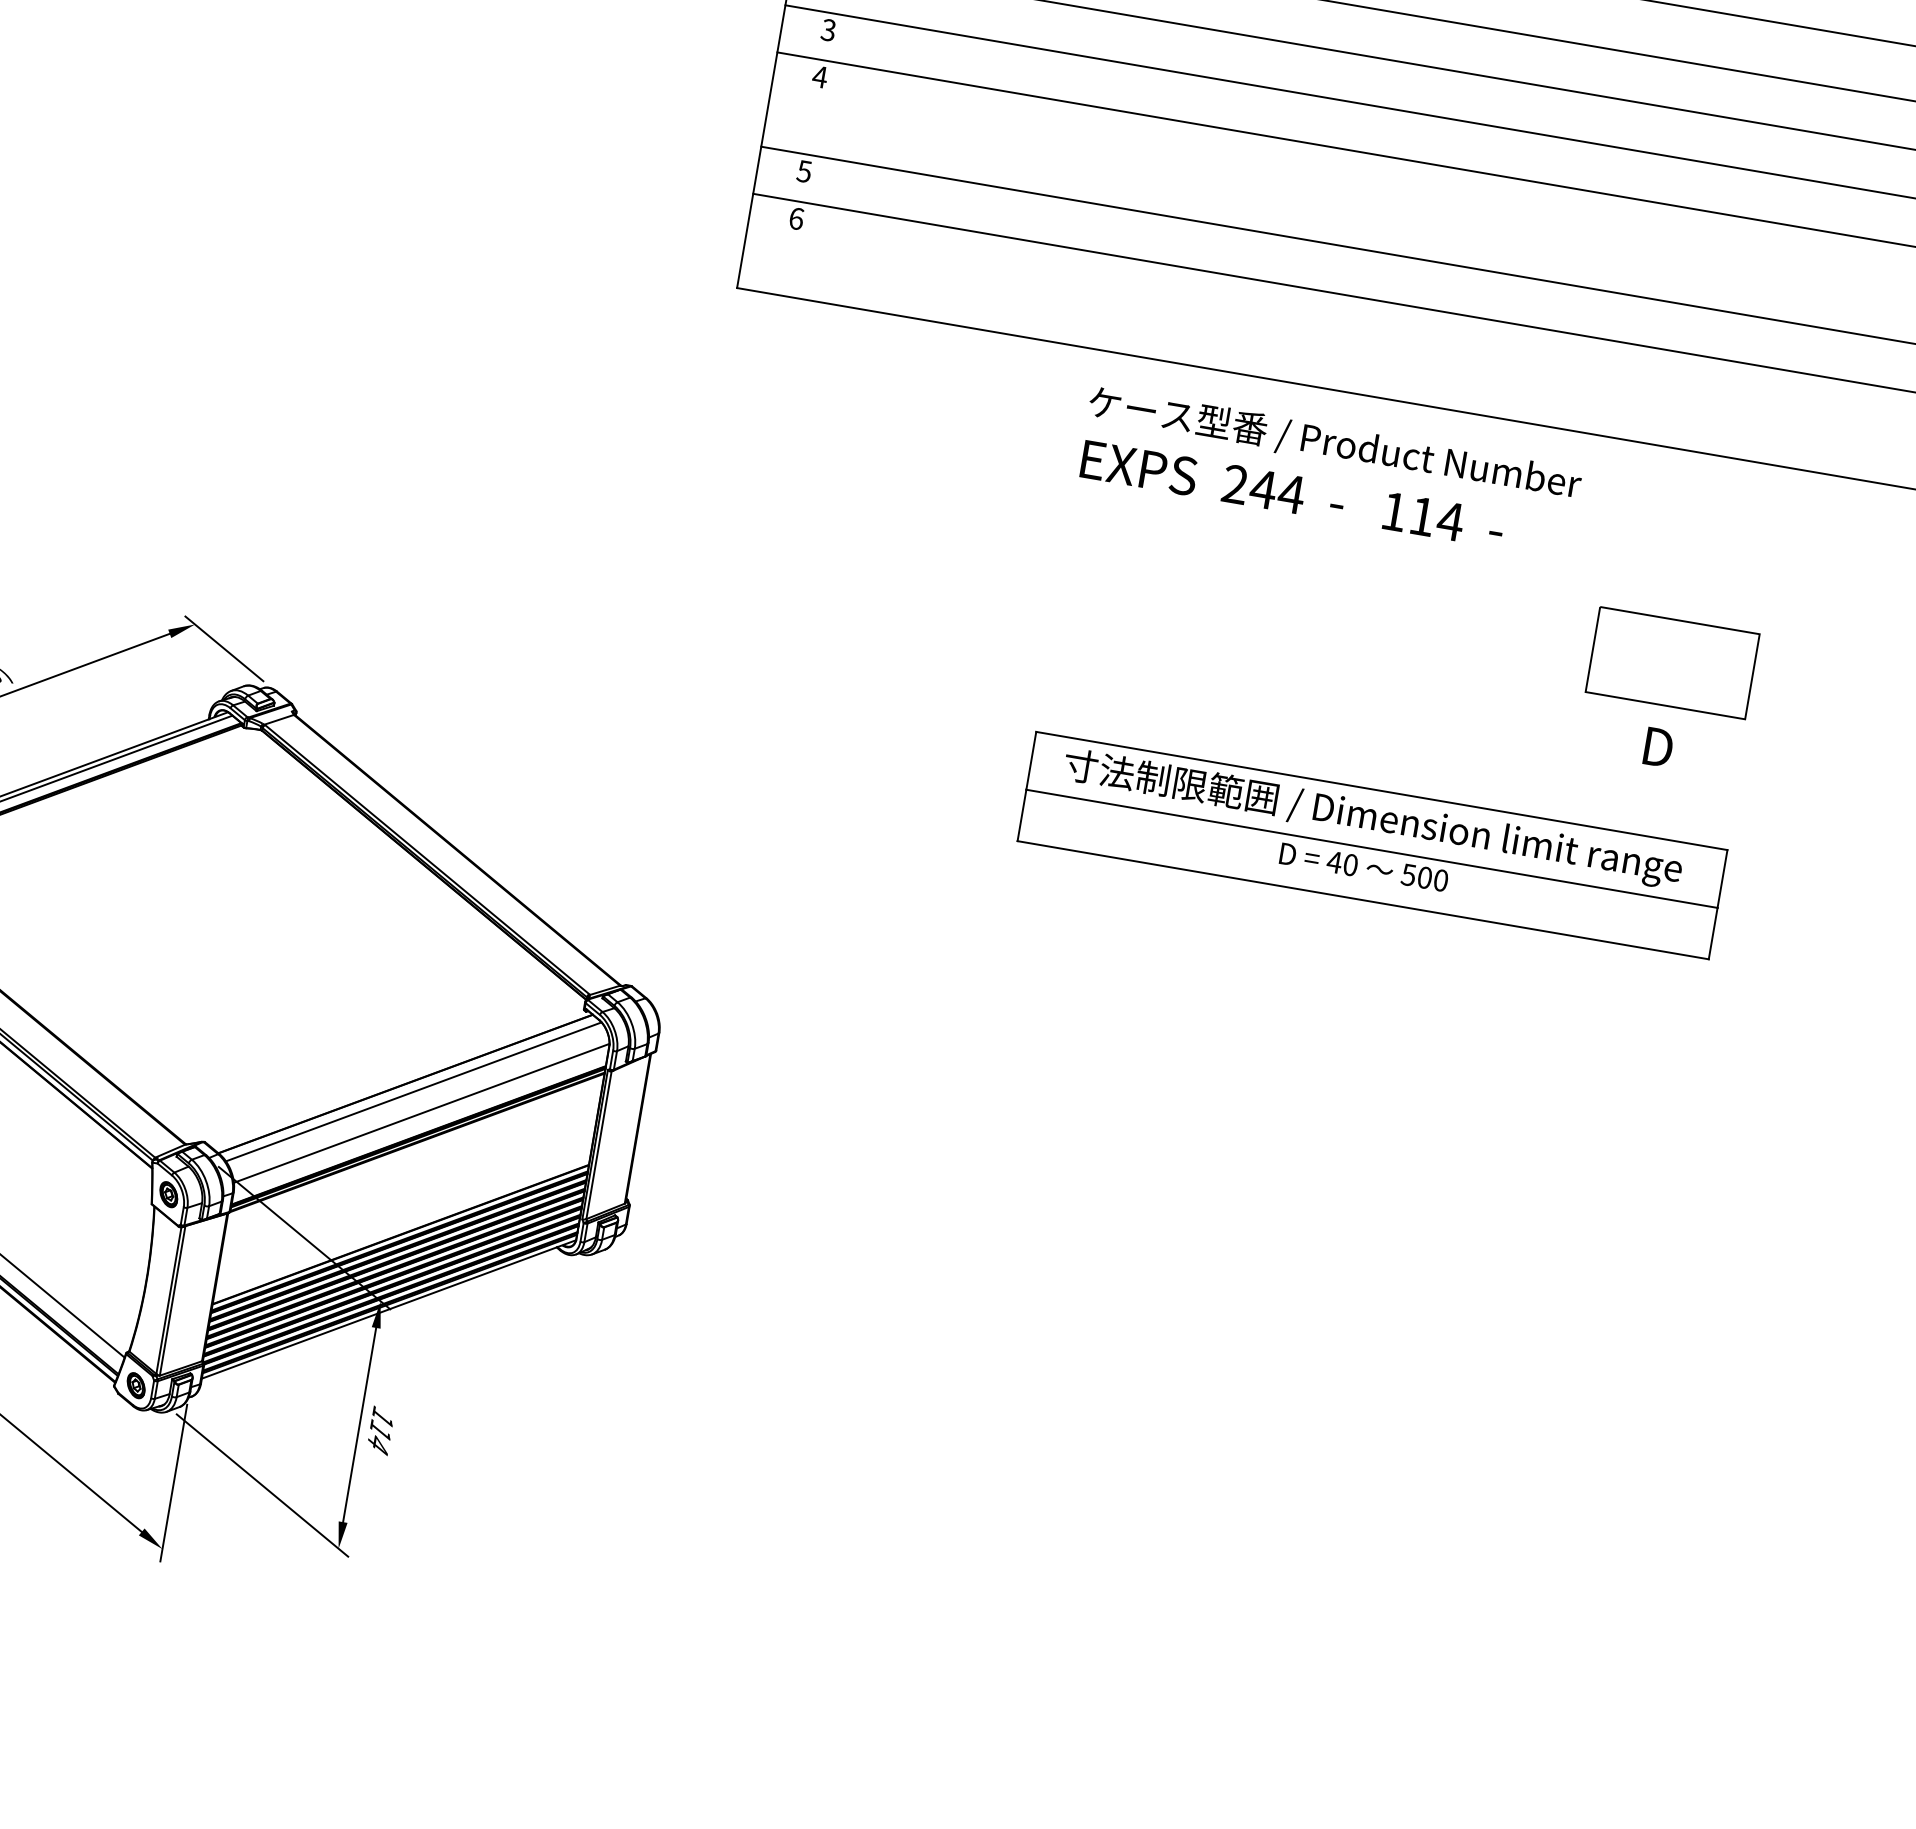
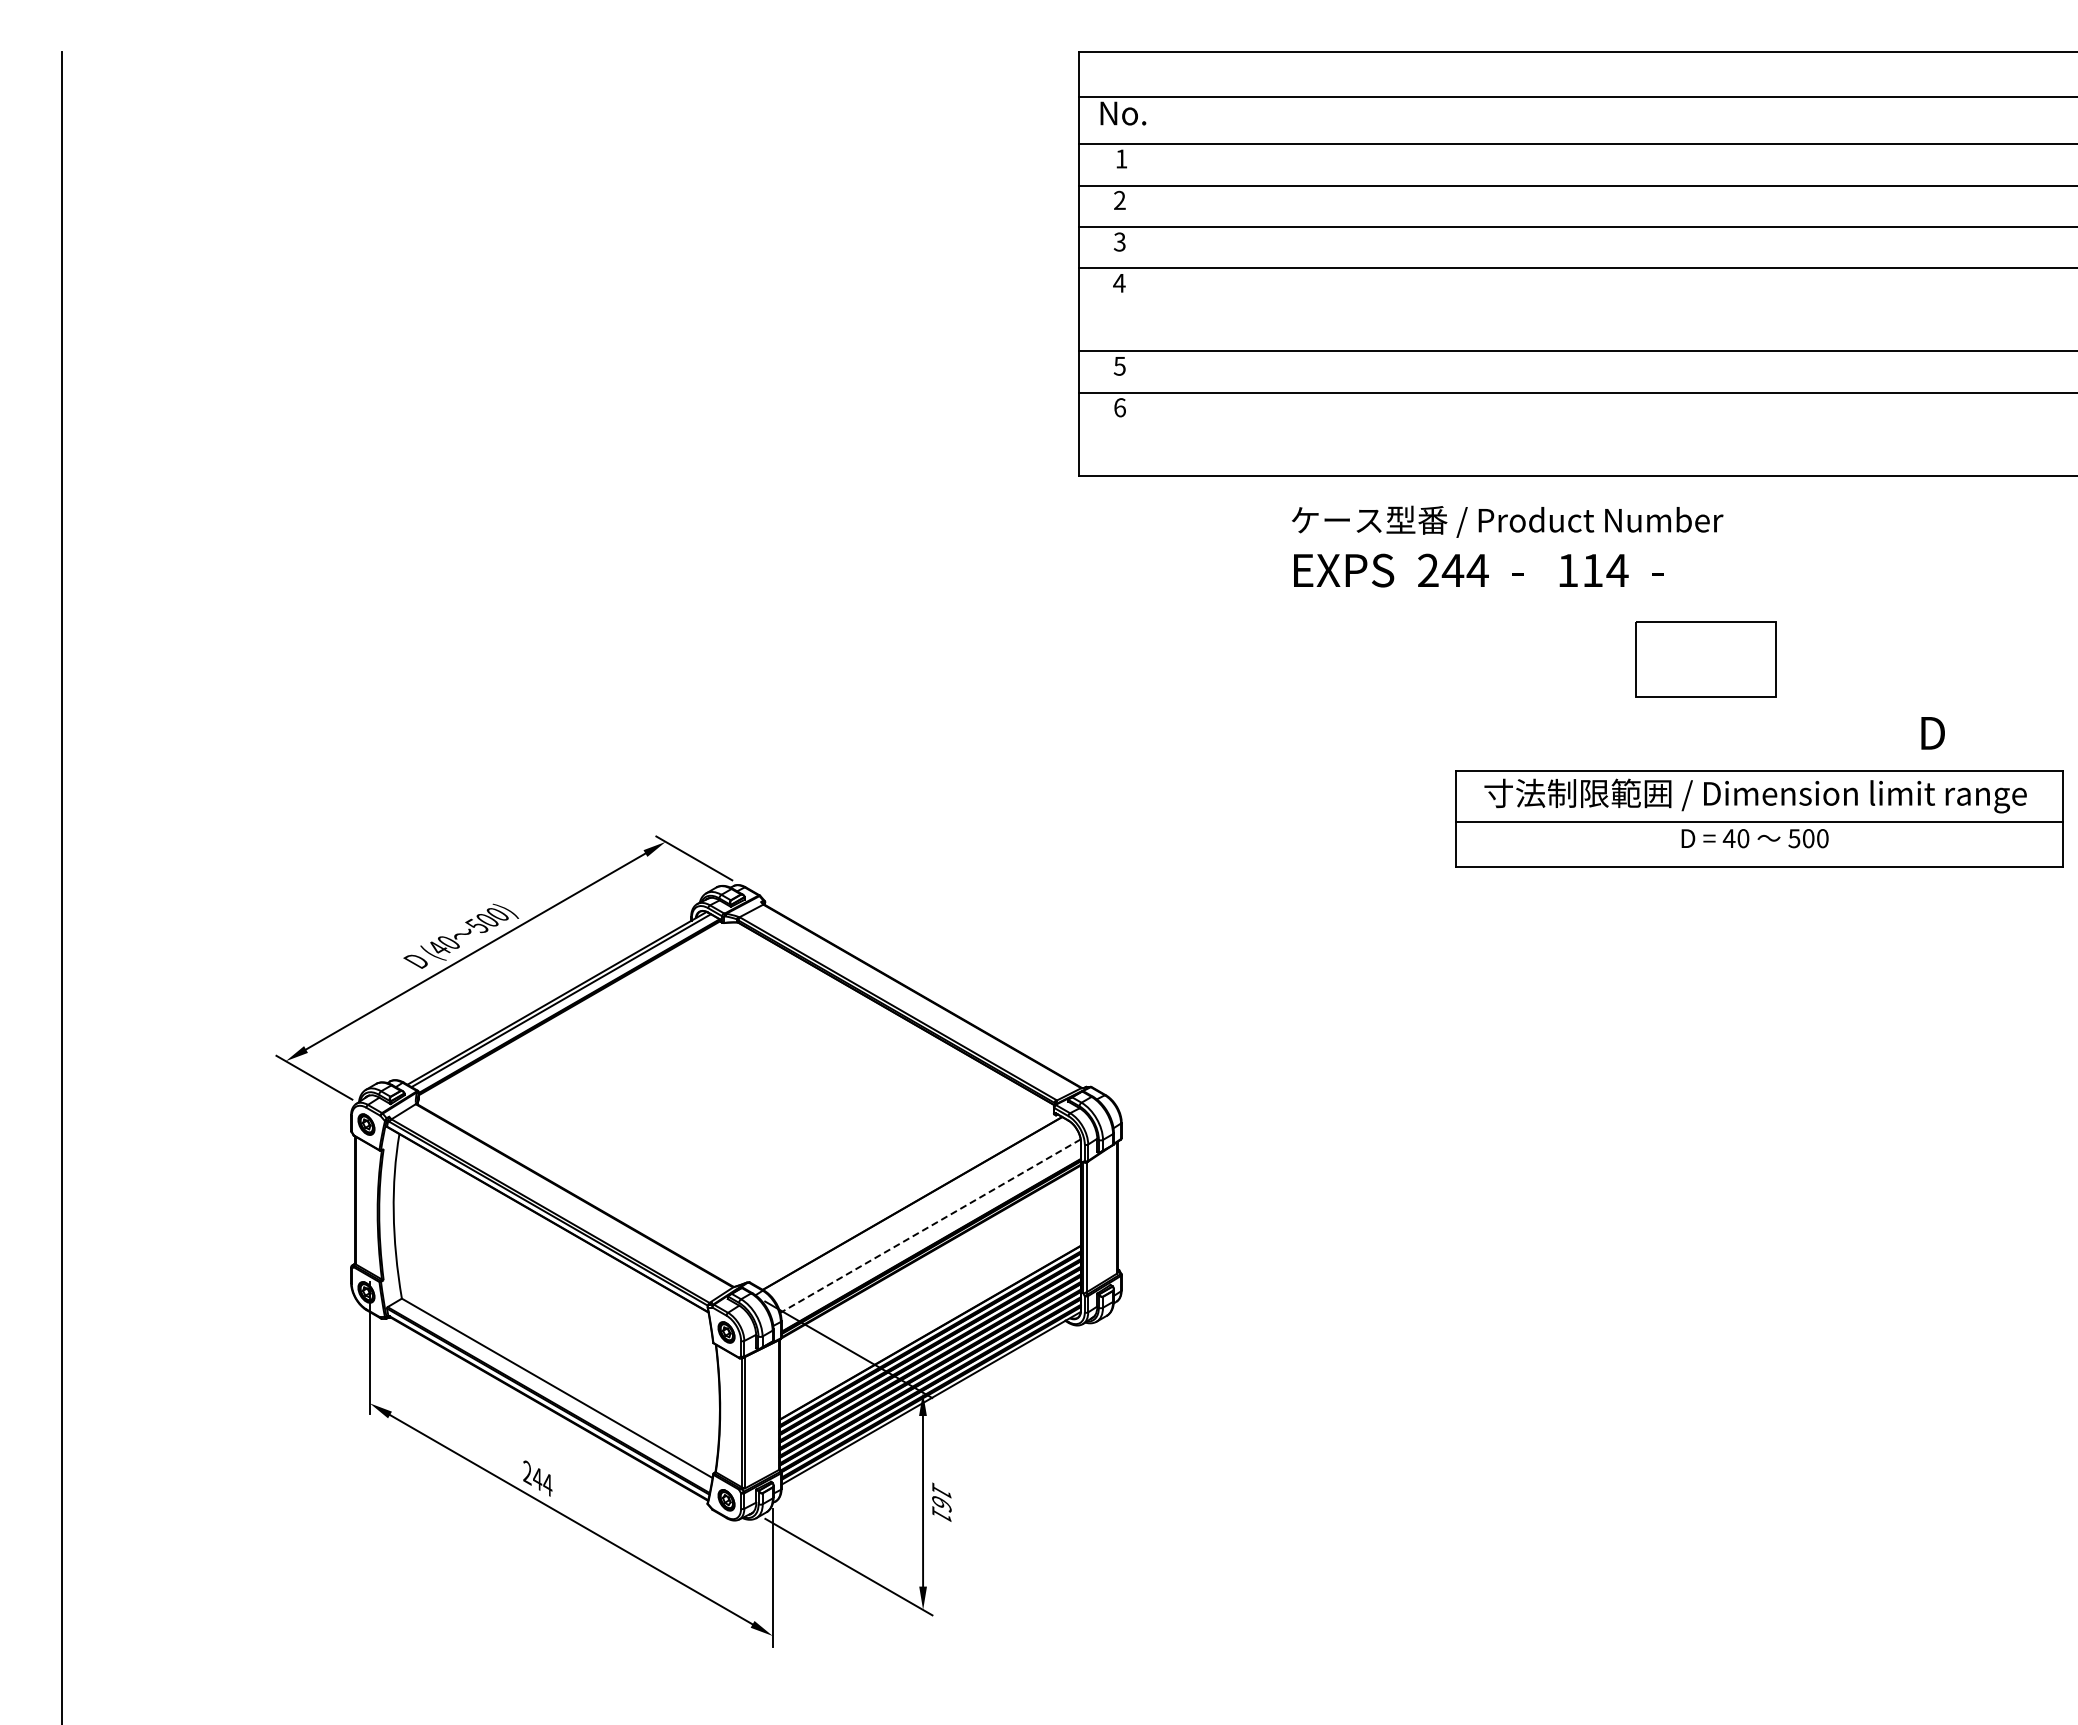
text: (1330, 472) -> (1507, 546), moved
part: (1672, 663) -> (1705, 659), moved
part: (1372, 845) -> (1759, 818), moved
line: (413, 1091) -> (920, 1208), removed
line: (421, 1113) -> (930, 1226), solid -> dashed
text: (379, 1436) -> (941, 1508), 114 -> 161

